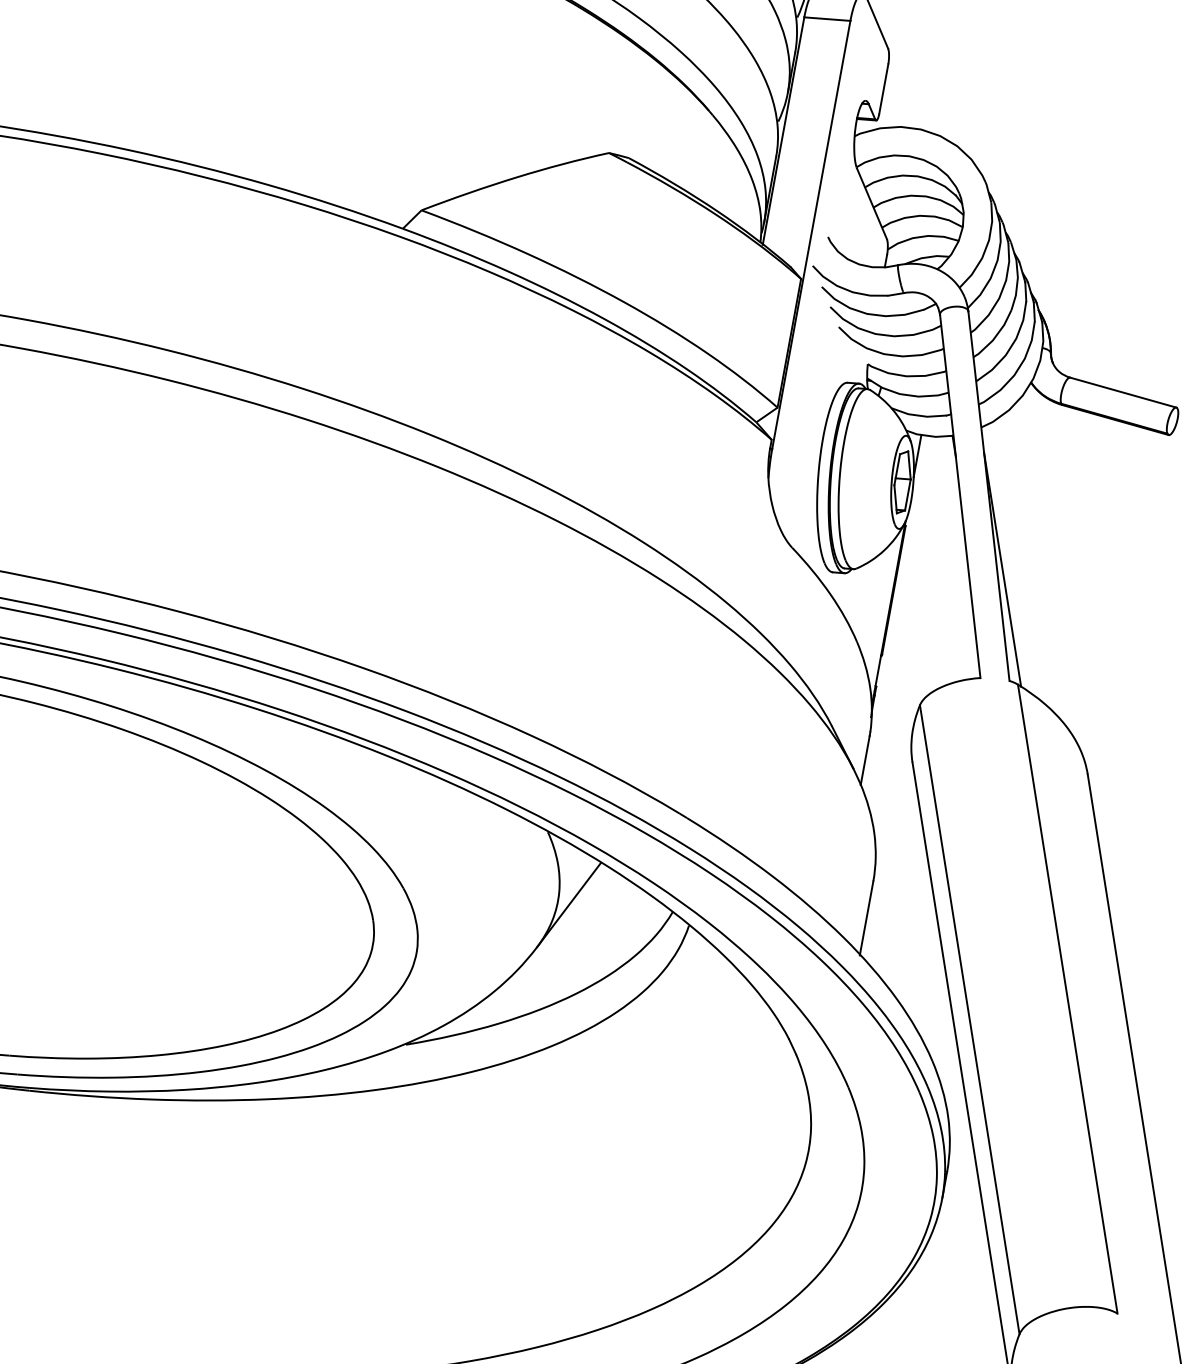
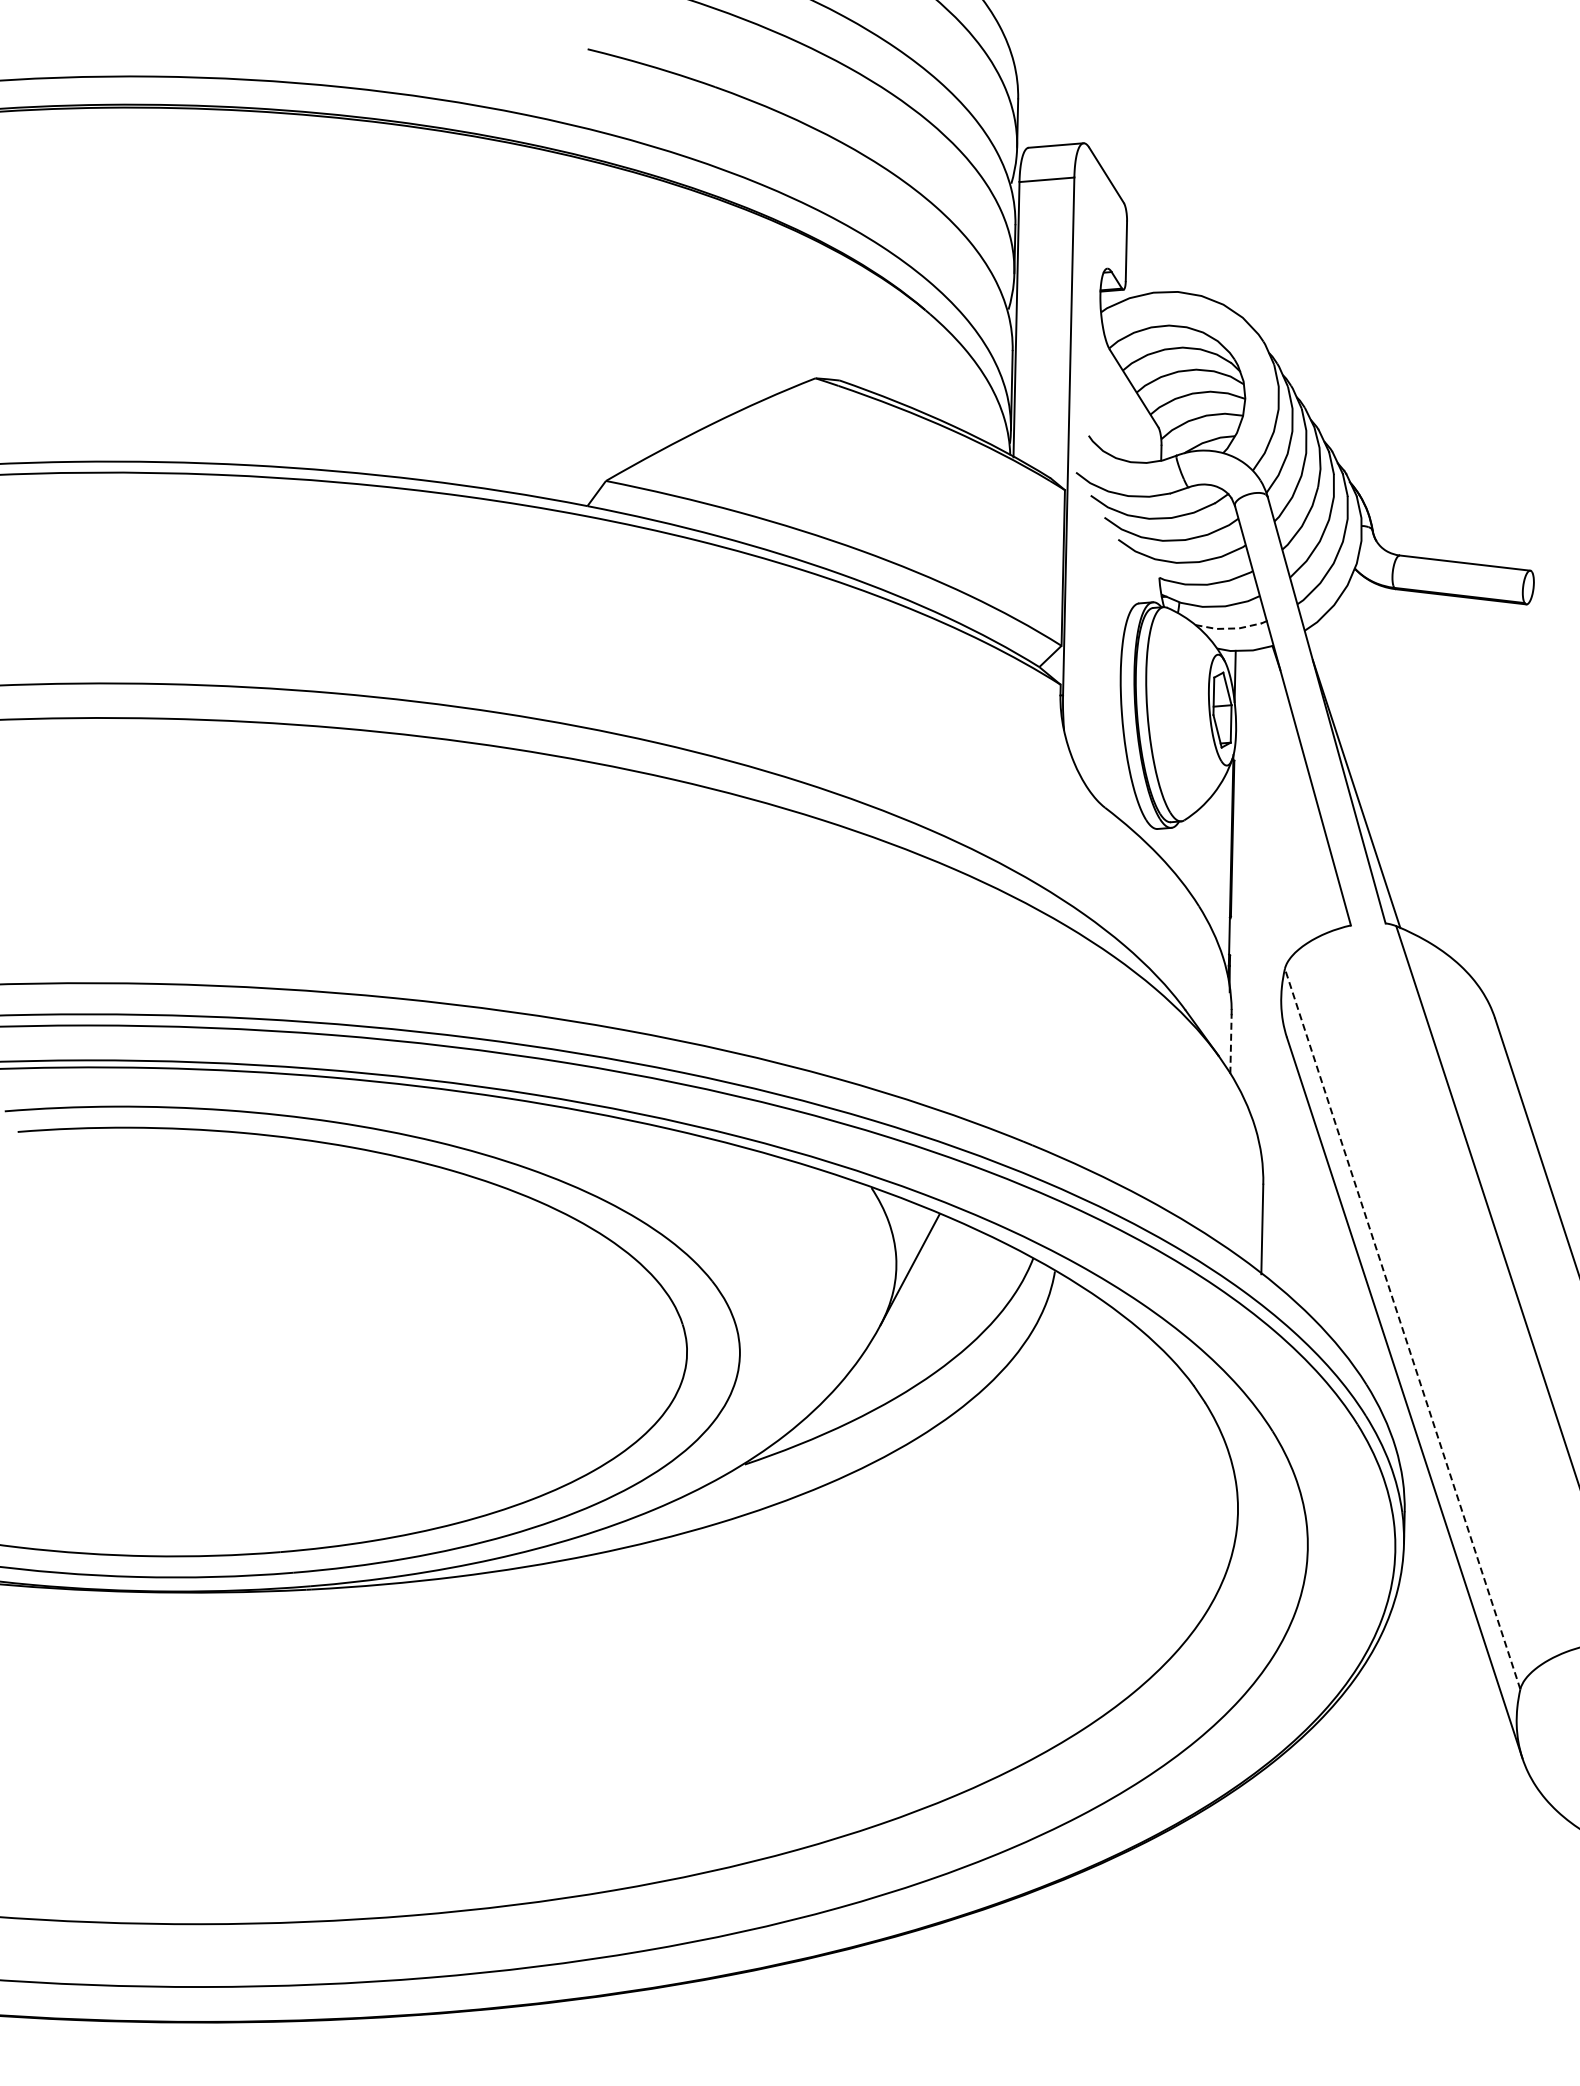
line: (919, 415) -> (1229, 628), solid -> dashed
line: (864, 759) -> (1230, 1043), solid -> dashed
line: (969, 1019) -> (1402, 1328), solid -> dashed

